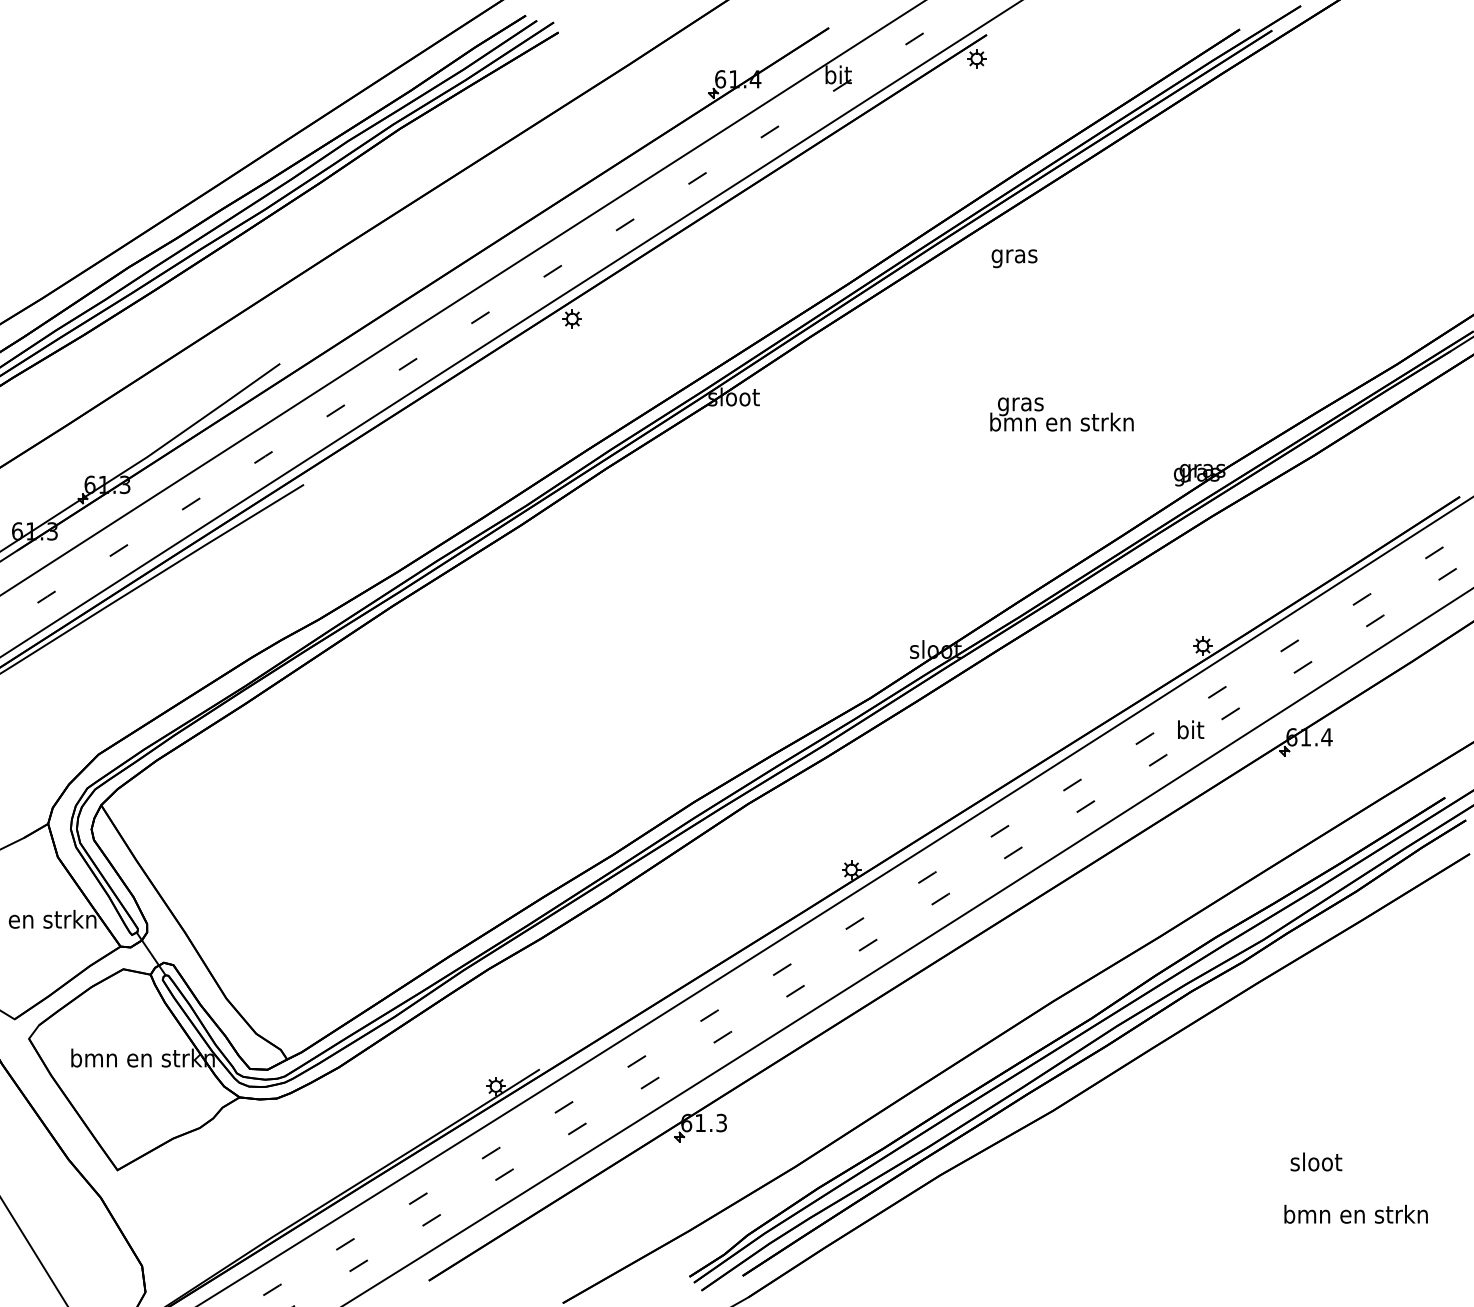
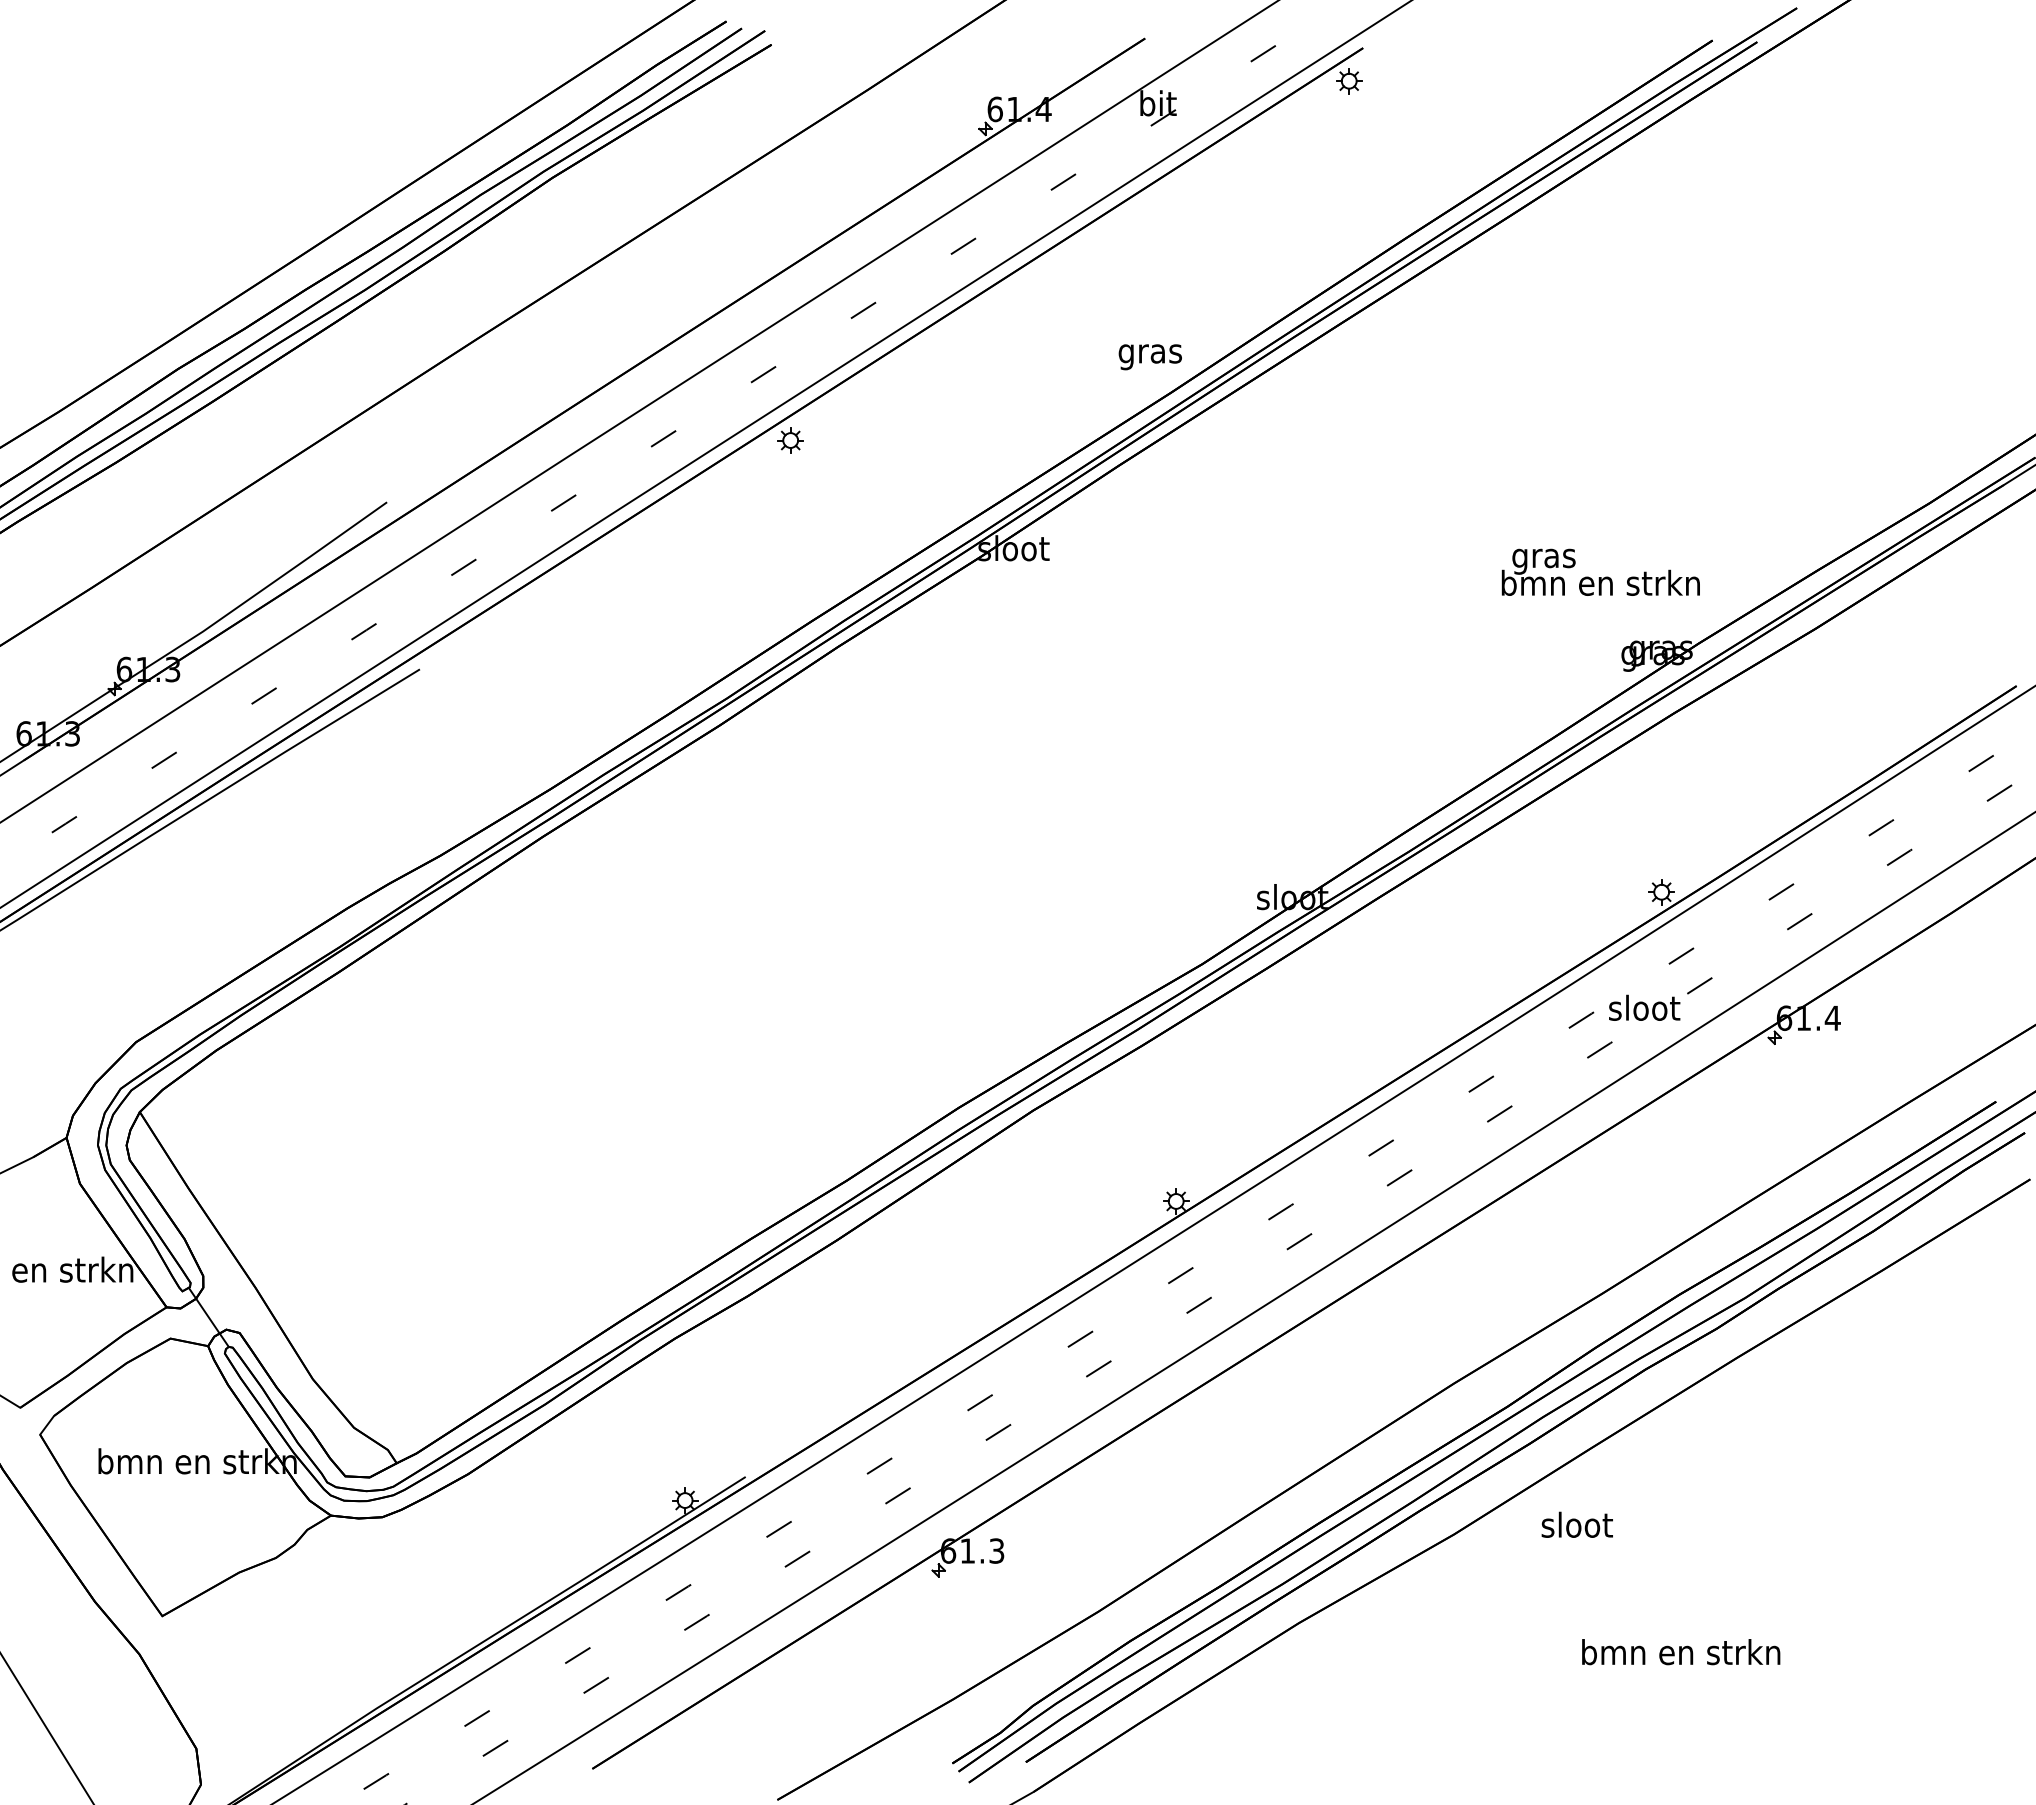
text: (1013, 258) -> (1149, 357), moved
text: (1061, 413) -> (1600, 571), moved
text: (1190, 729) -> (1644, 1007), bit -> sloot
text: (1315, 1161) -> (1576, 1524), moved
text: (1356, 1214) -> (1681, 1652), moved

